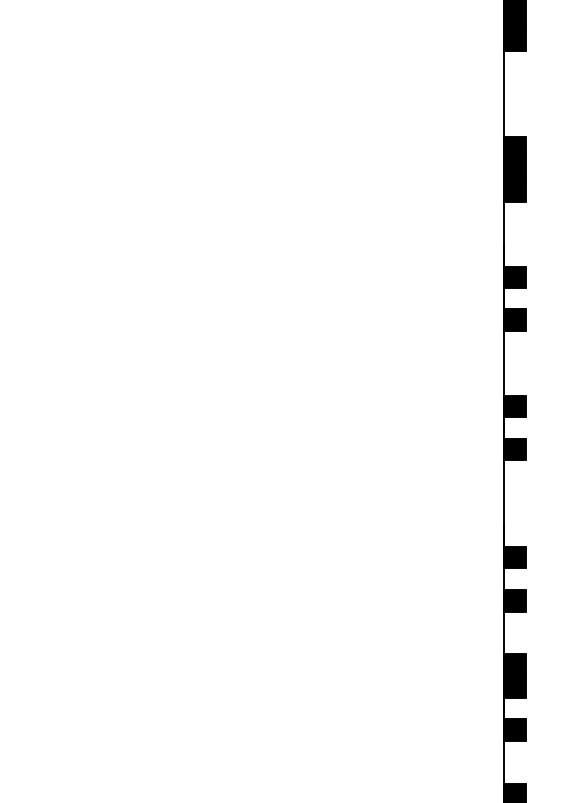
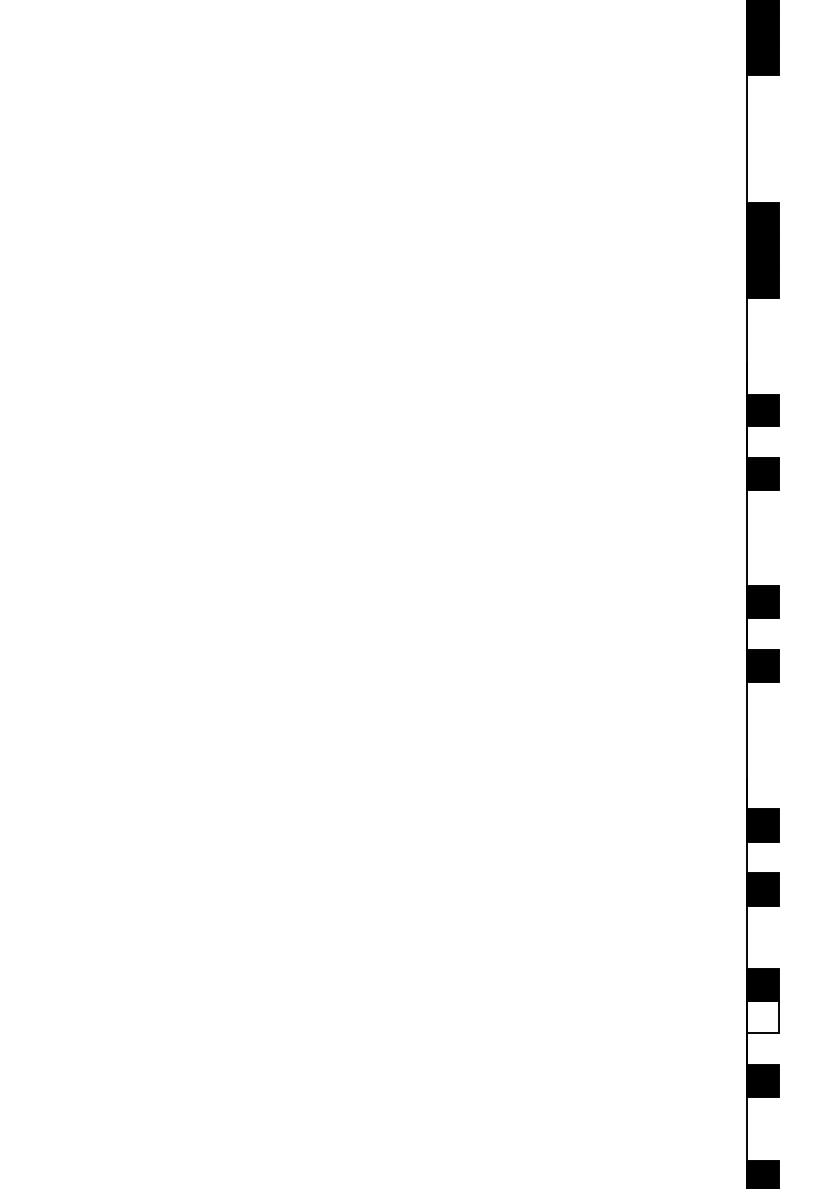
fill: (514, 686) -> (762, 1016), removed

